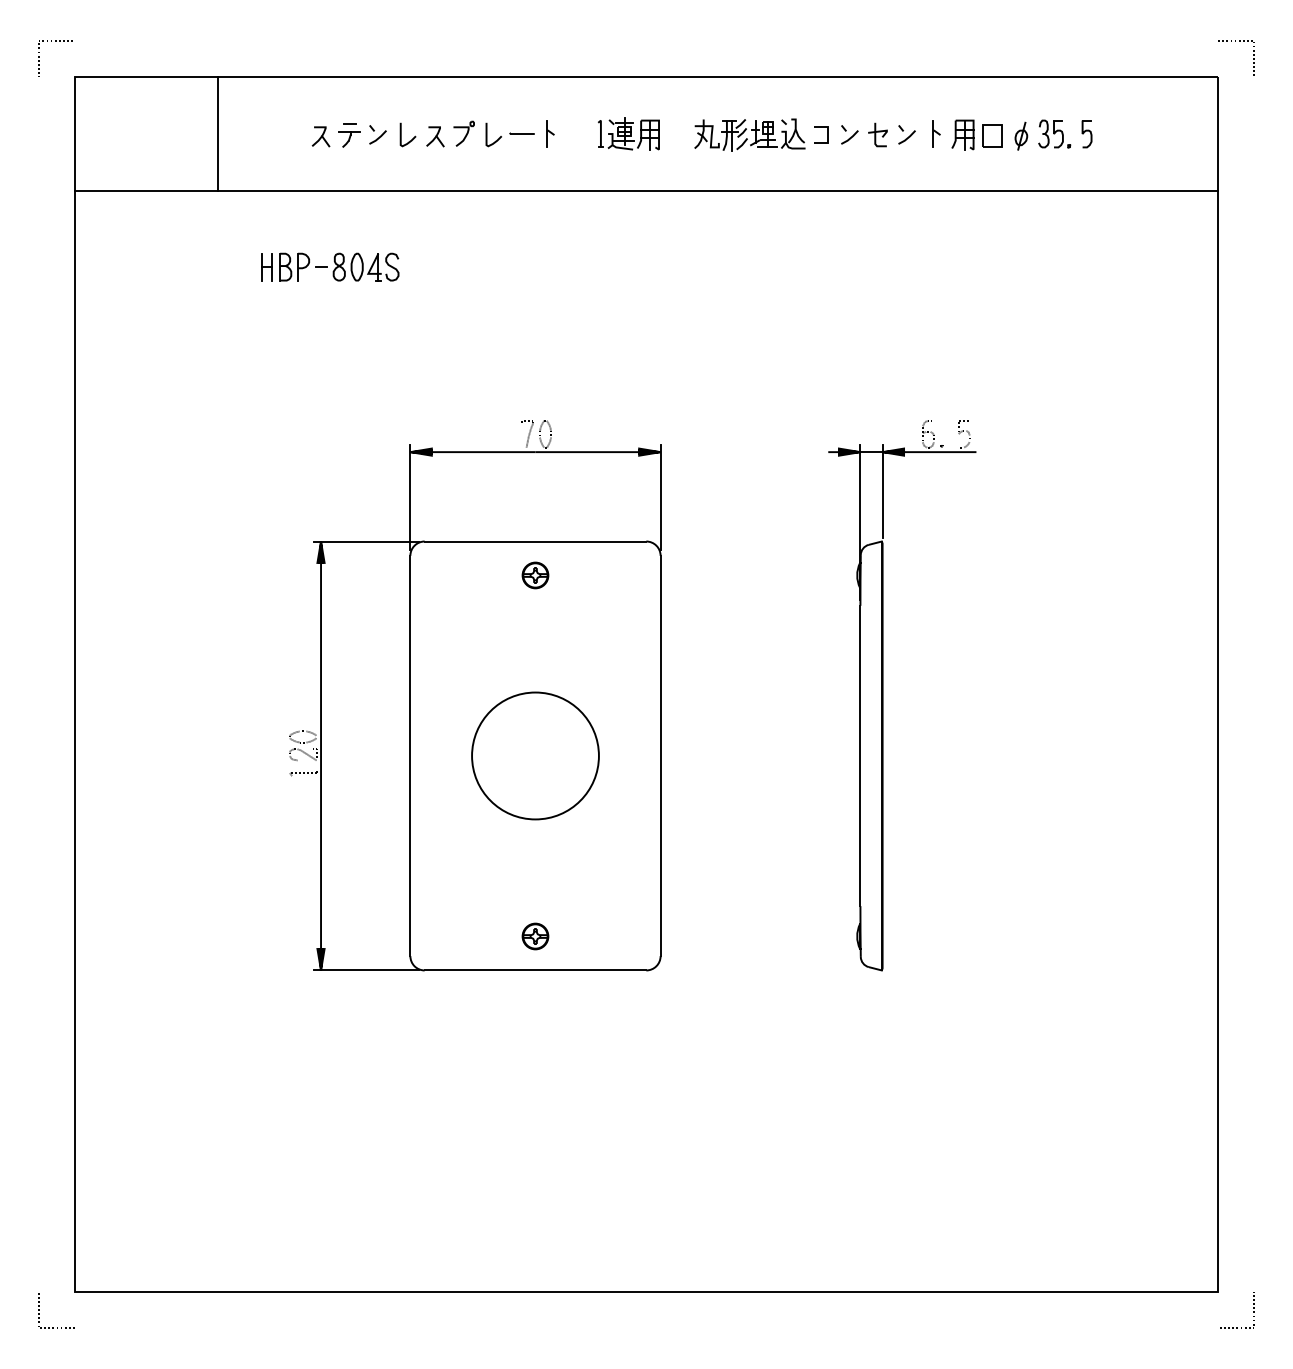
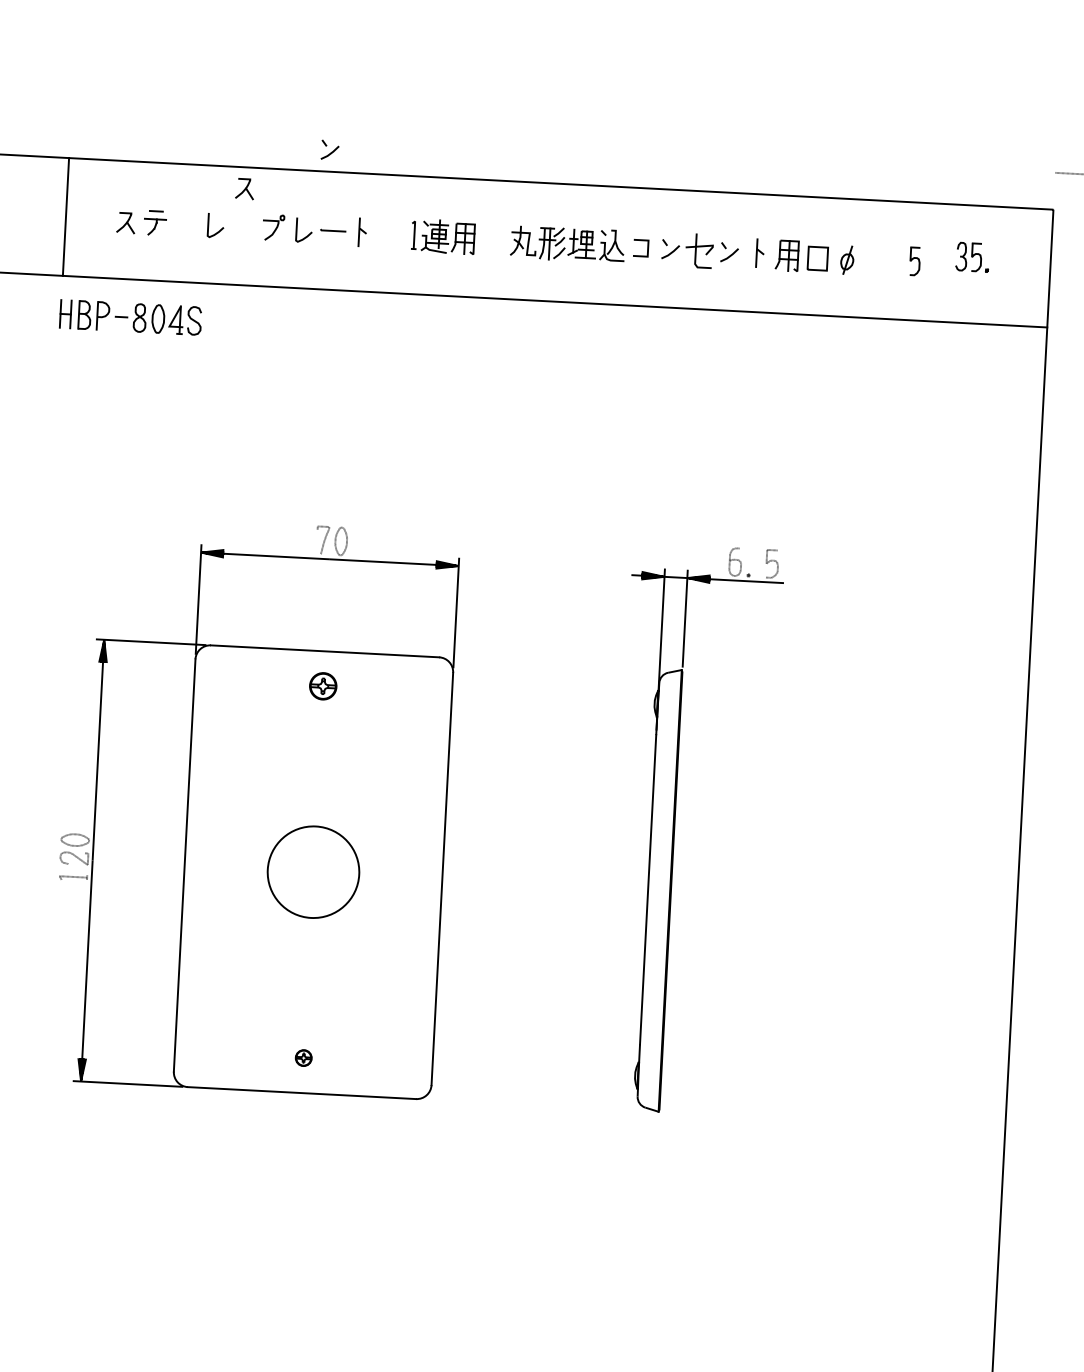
line: (217, 133) -> (65, 216), moved
part: (1054, 133) -> (972, 256), moved
part: (377, 134) -> (329, 149), moved
part: (877, 134) -> (699, 250), size x1.4
part: (435, 136) -> (245, 188), moved
part: (330, 266) -> (130, 316), moved
circle: (535, 755) -> (313, 871), size x0.7
part: (535, 936) -> (303, 1058), size x0.6

